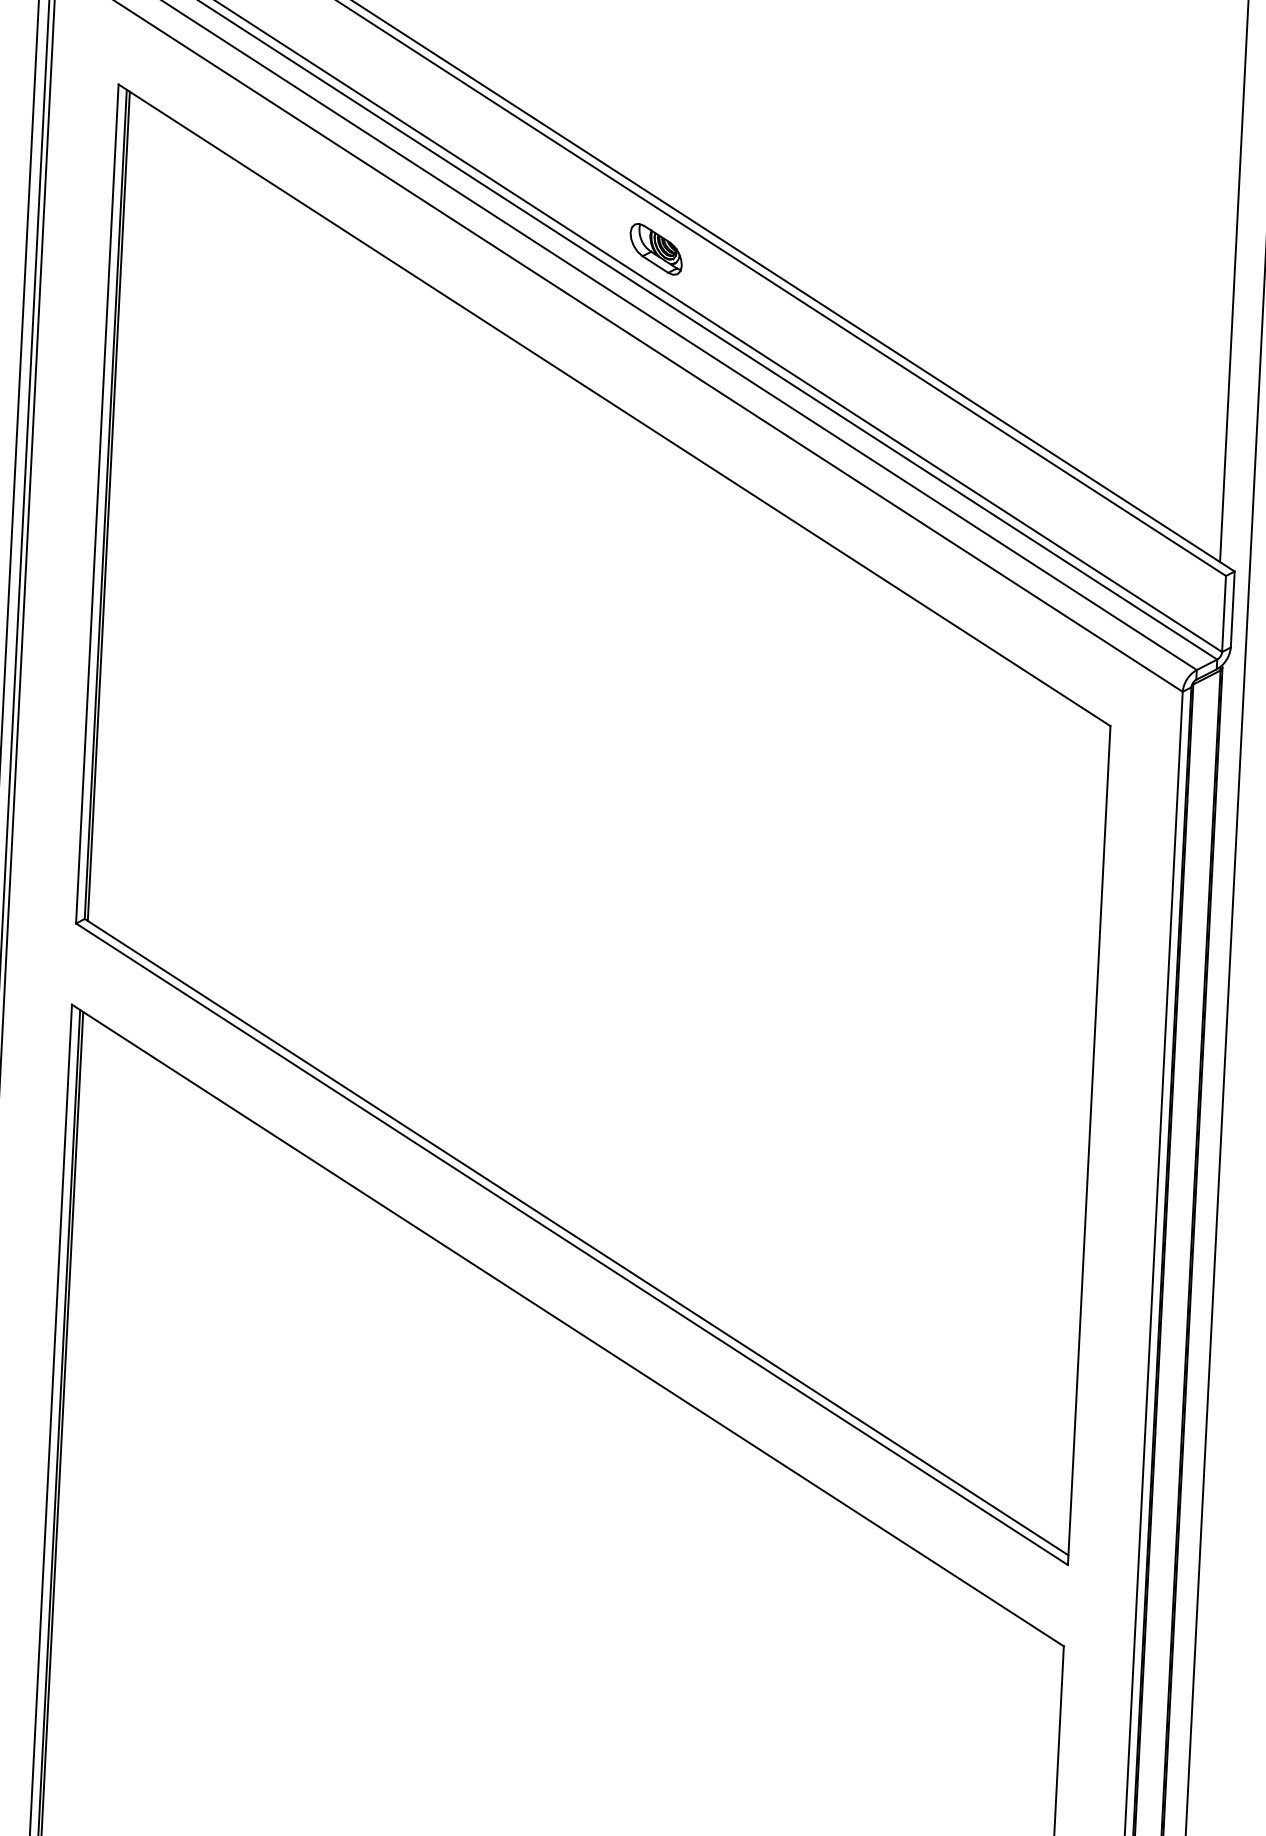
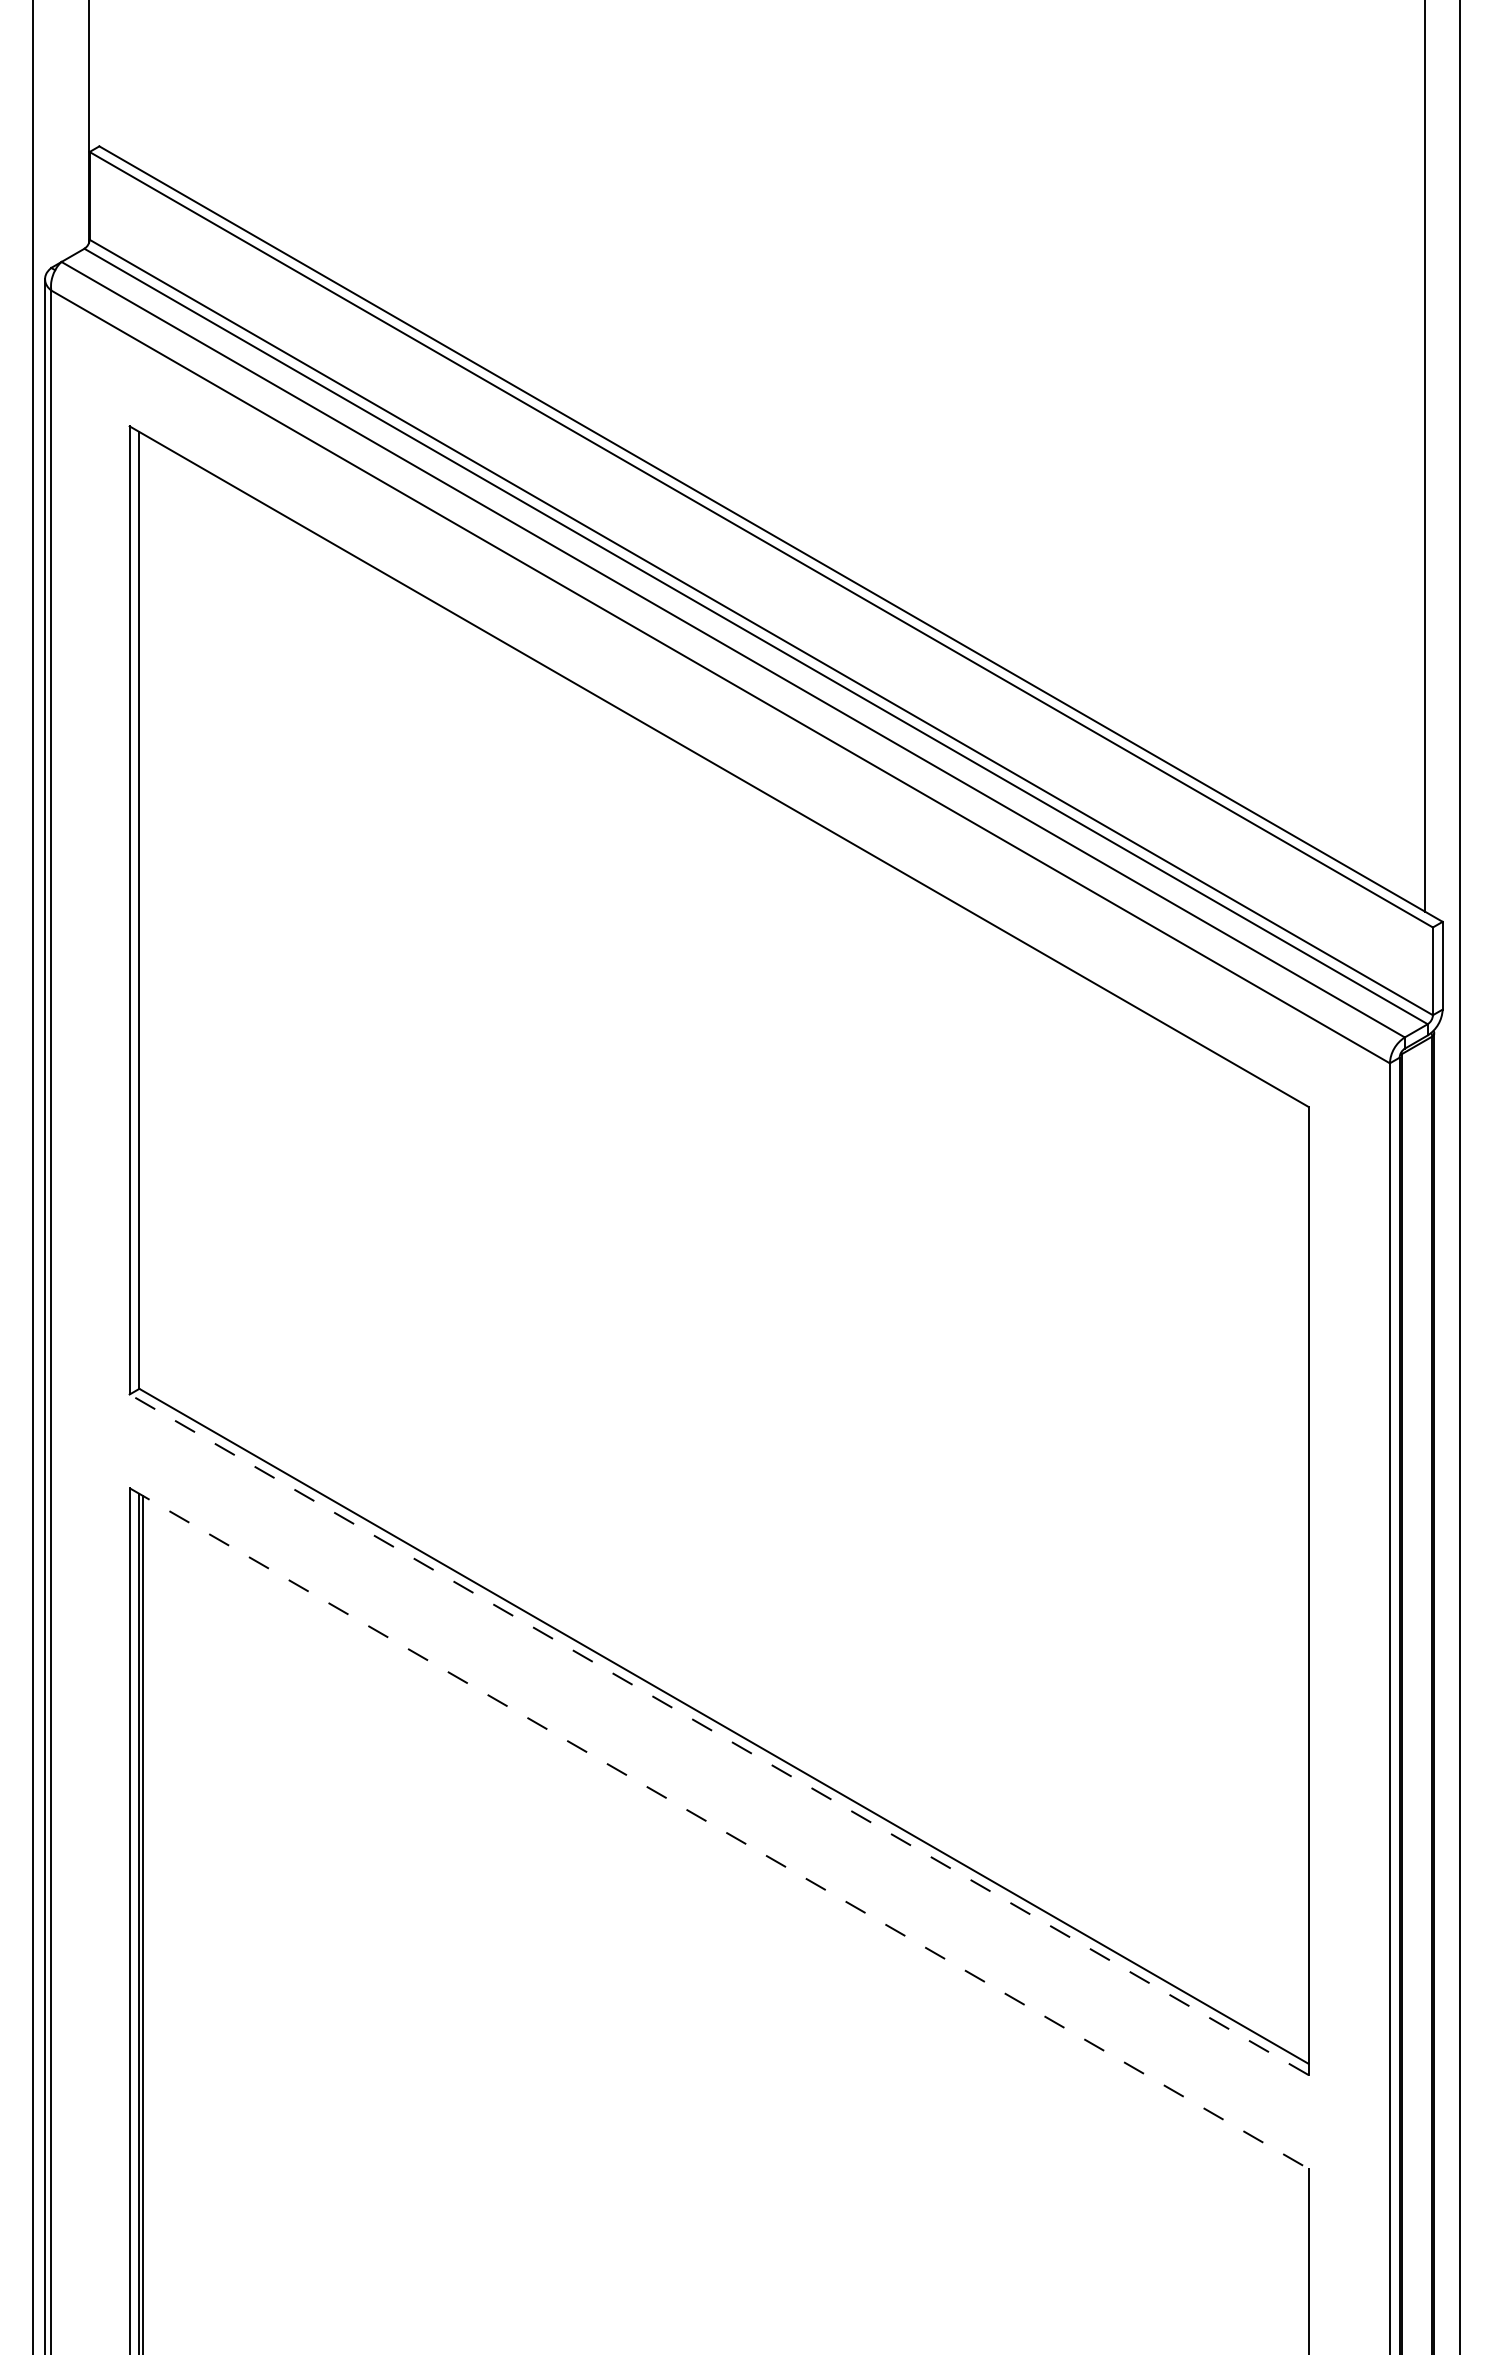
part: (655, 249) -> (757, 584), removed
line: (109, 506) -> (143, 912), removed
line: (572, 1244) -> (719, 1734), solid -> dashed
line: (568, 1325) -> (719, 1828), solid -> dashed

